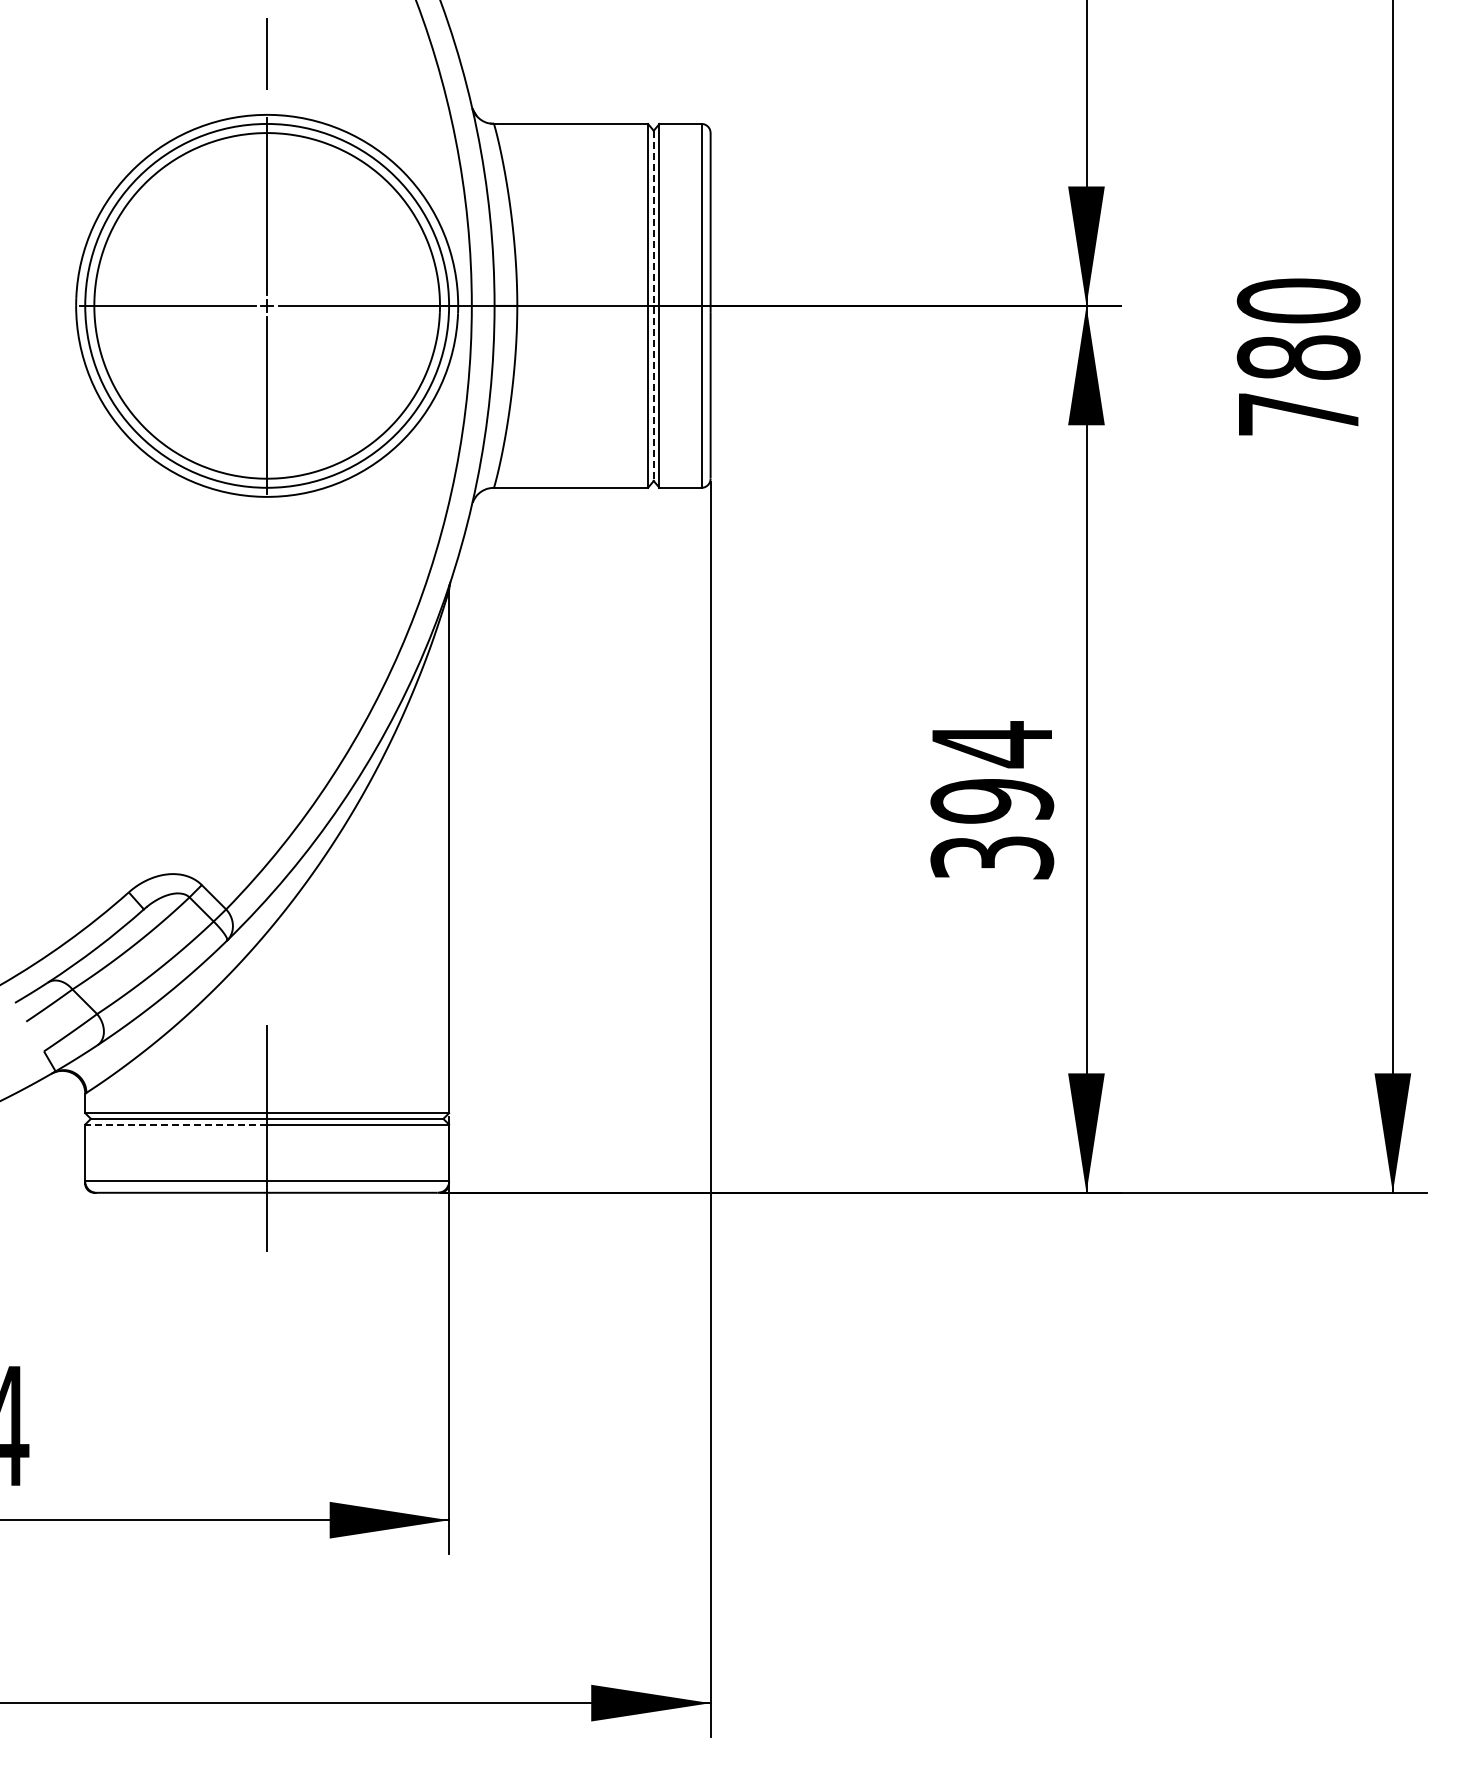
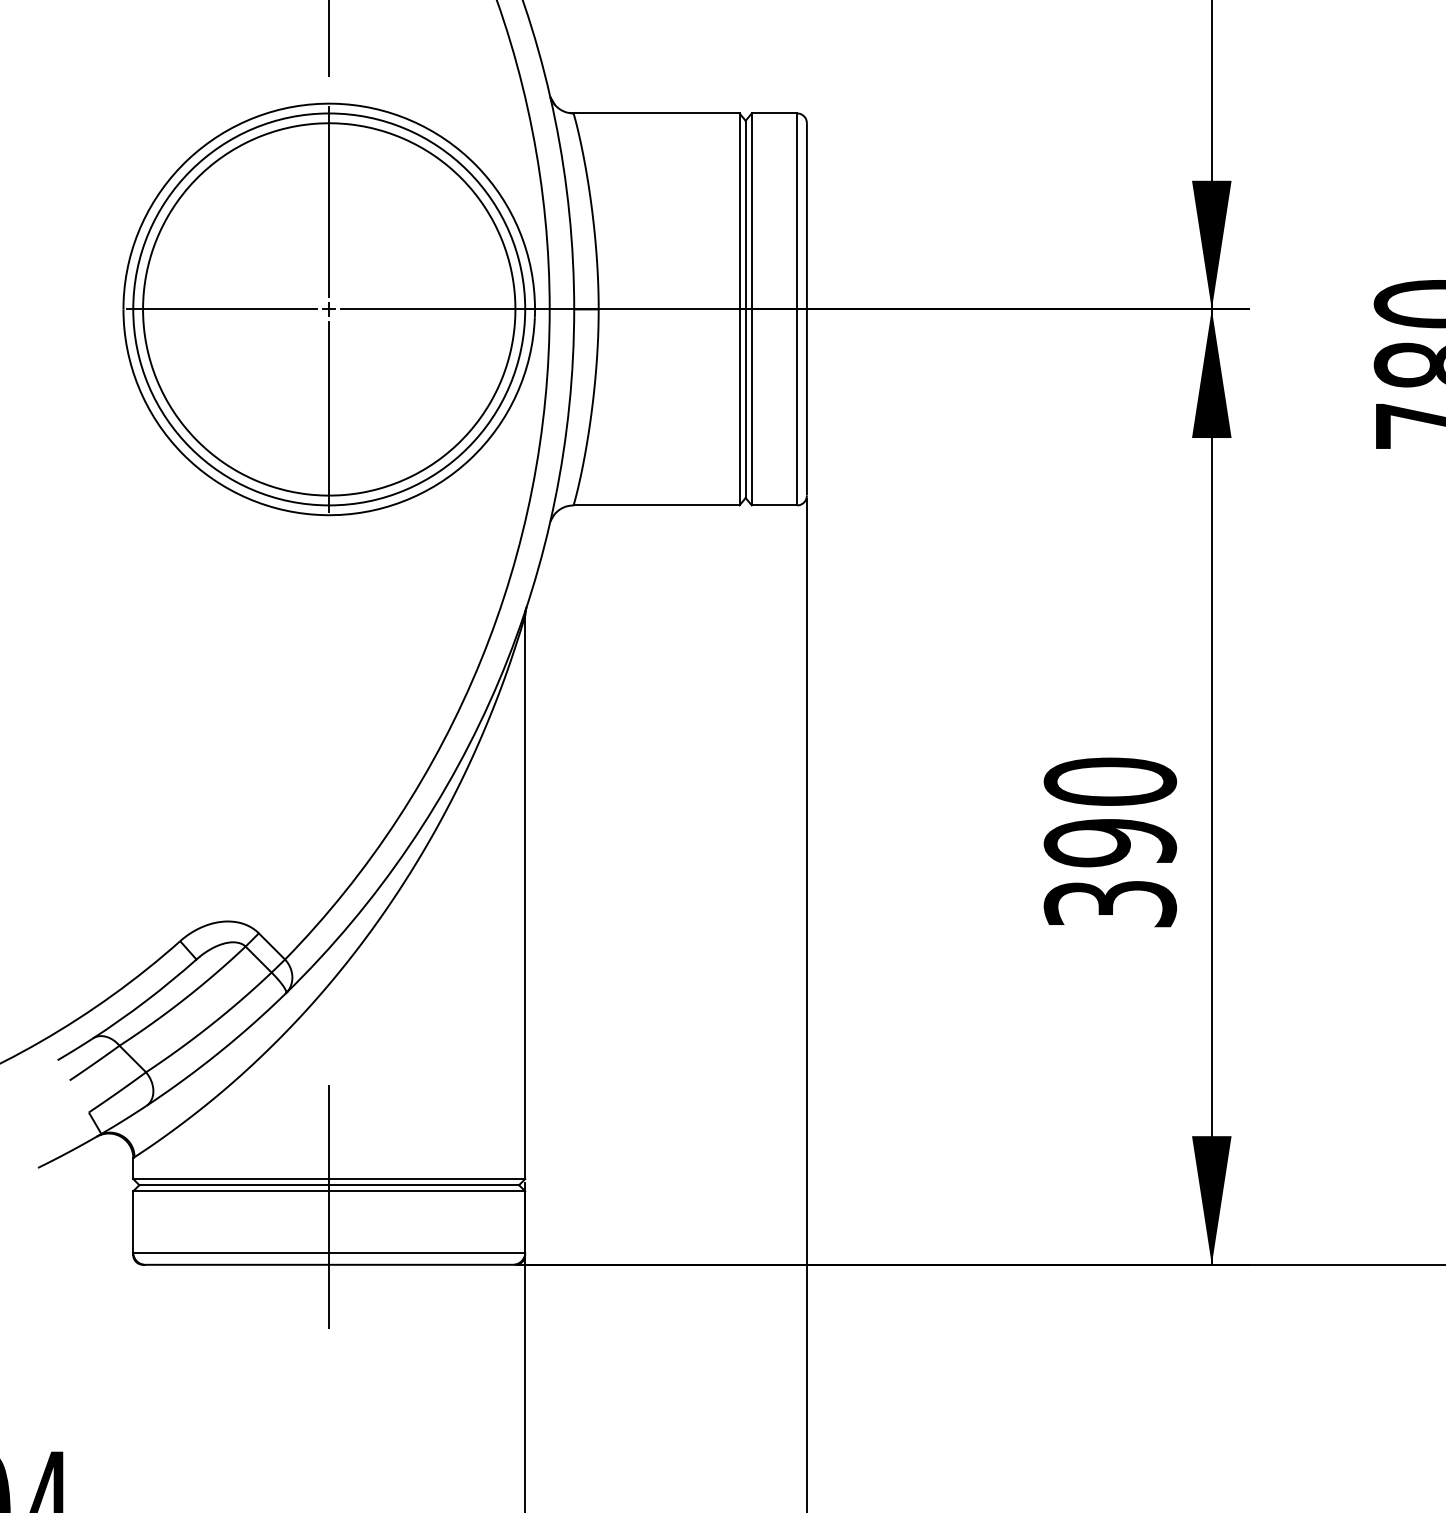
line: (653, 306) -> (745, 310), dashed -> solid
text: (992, 744) -> (1110, 781), 394 -> 390
line: (176, 1124) -> (231, 1191), dashed -> solid

